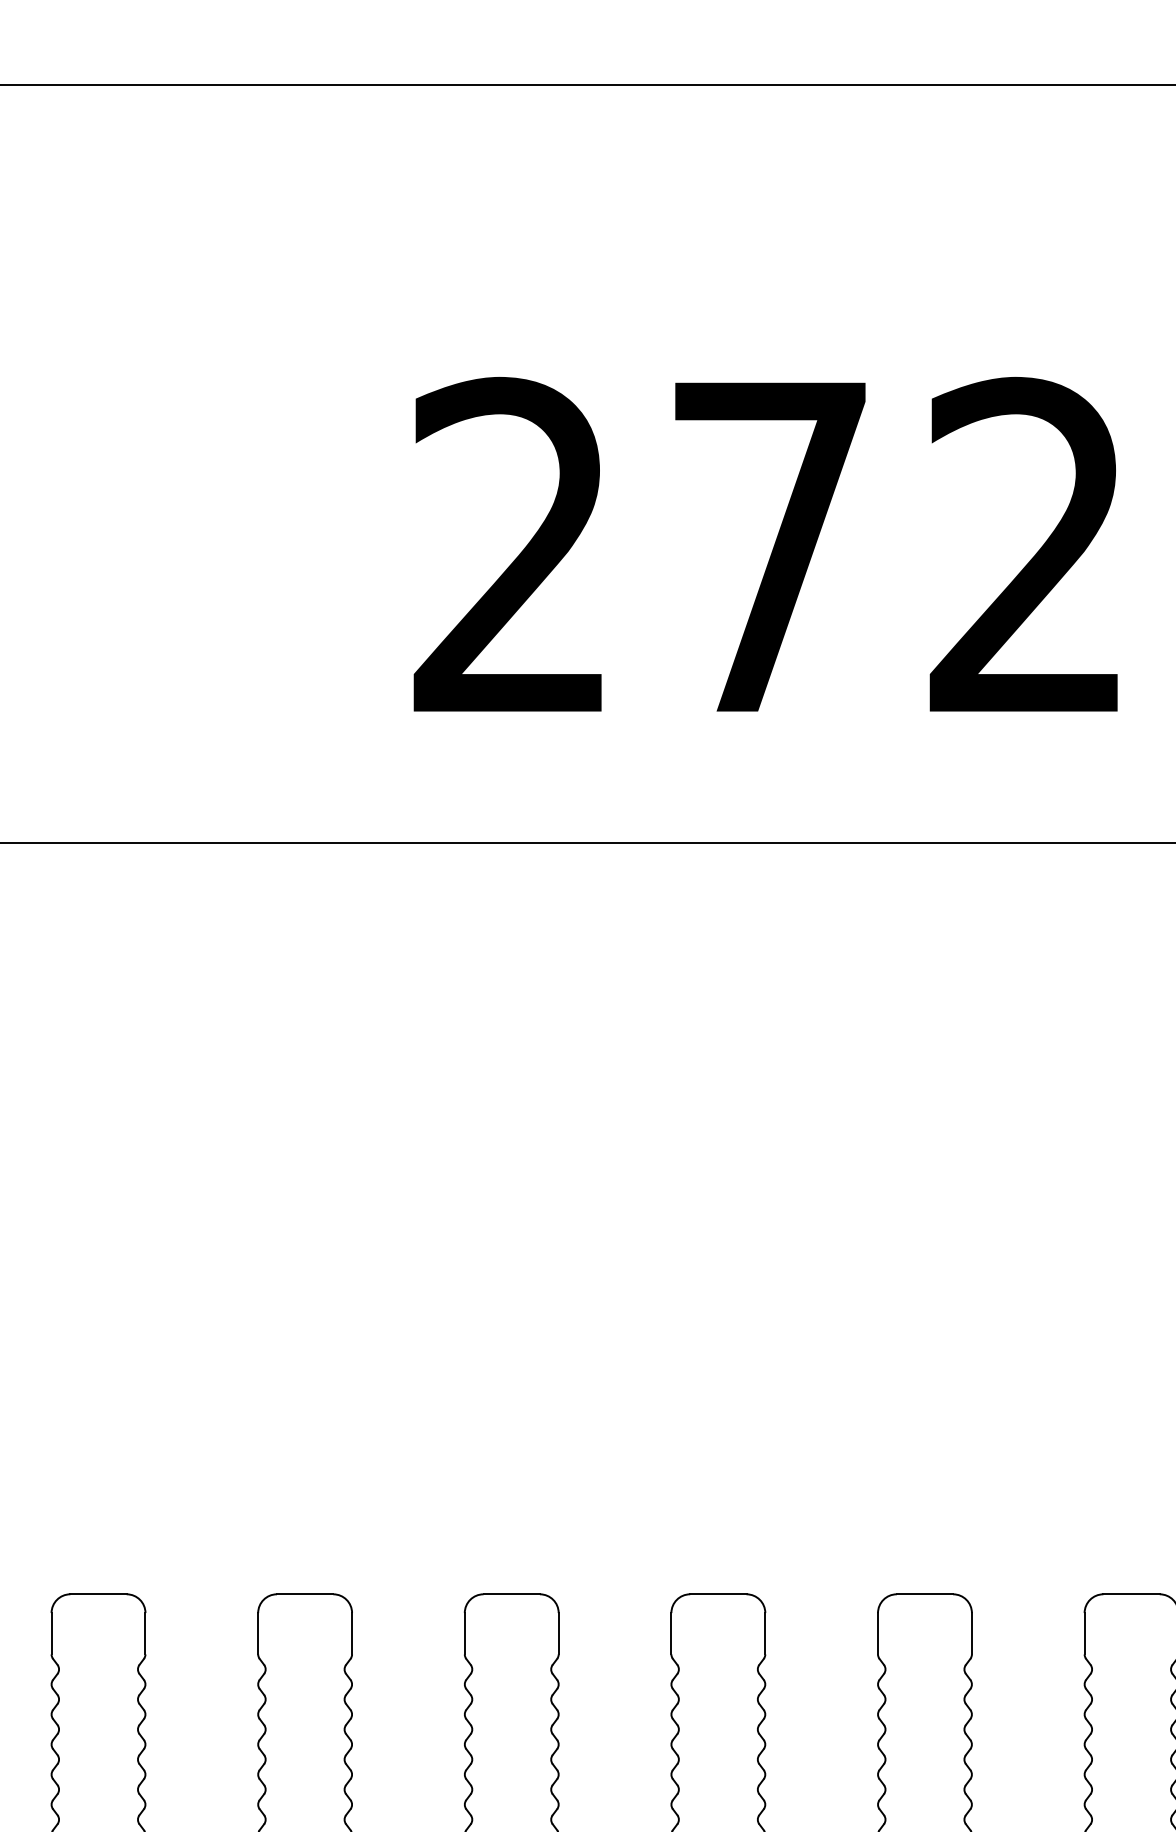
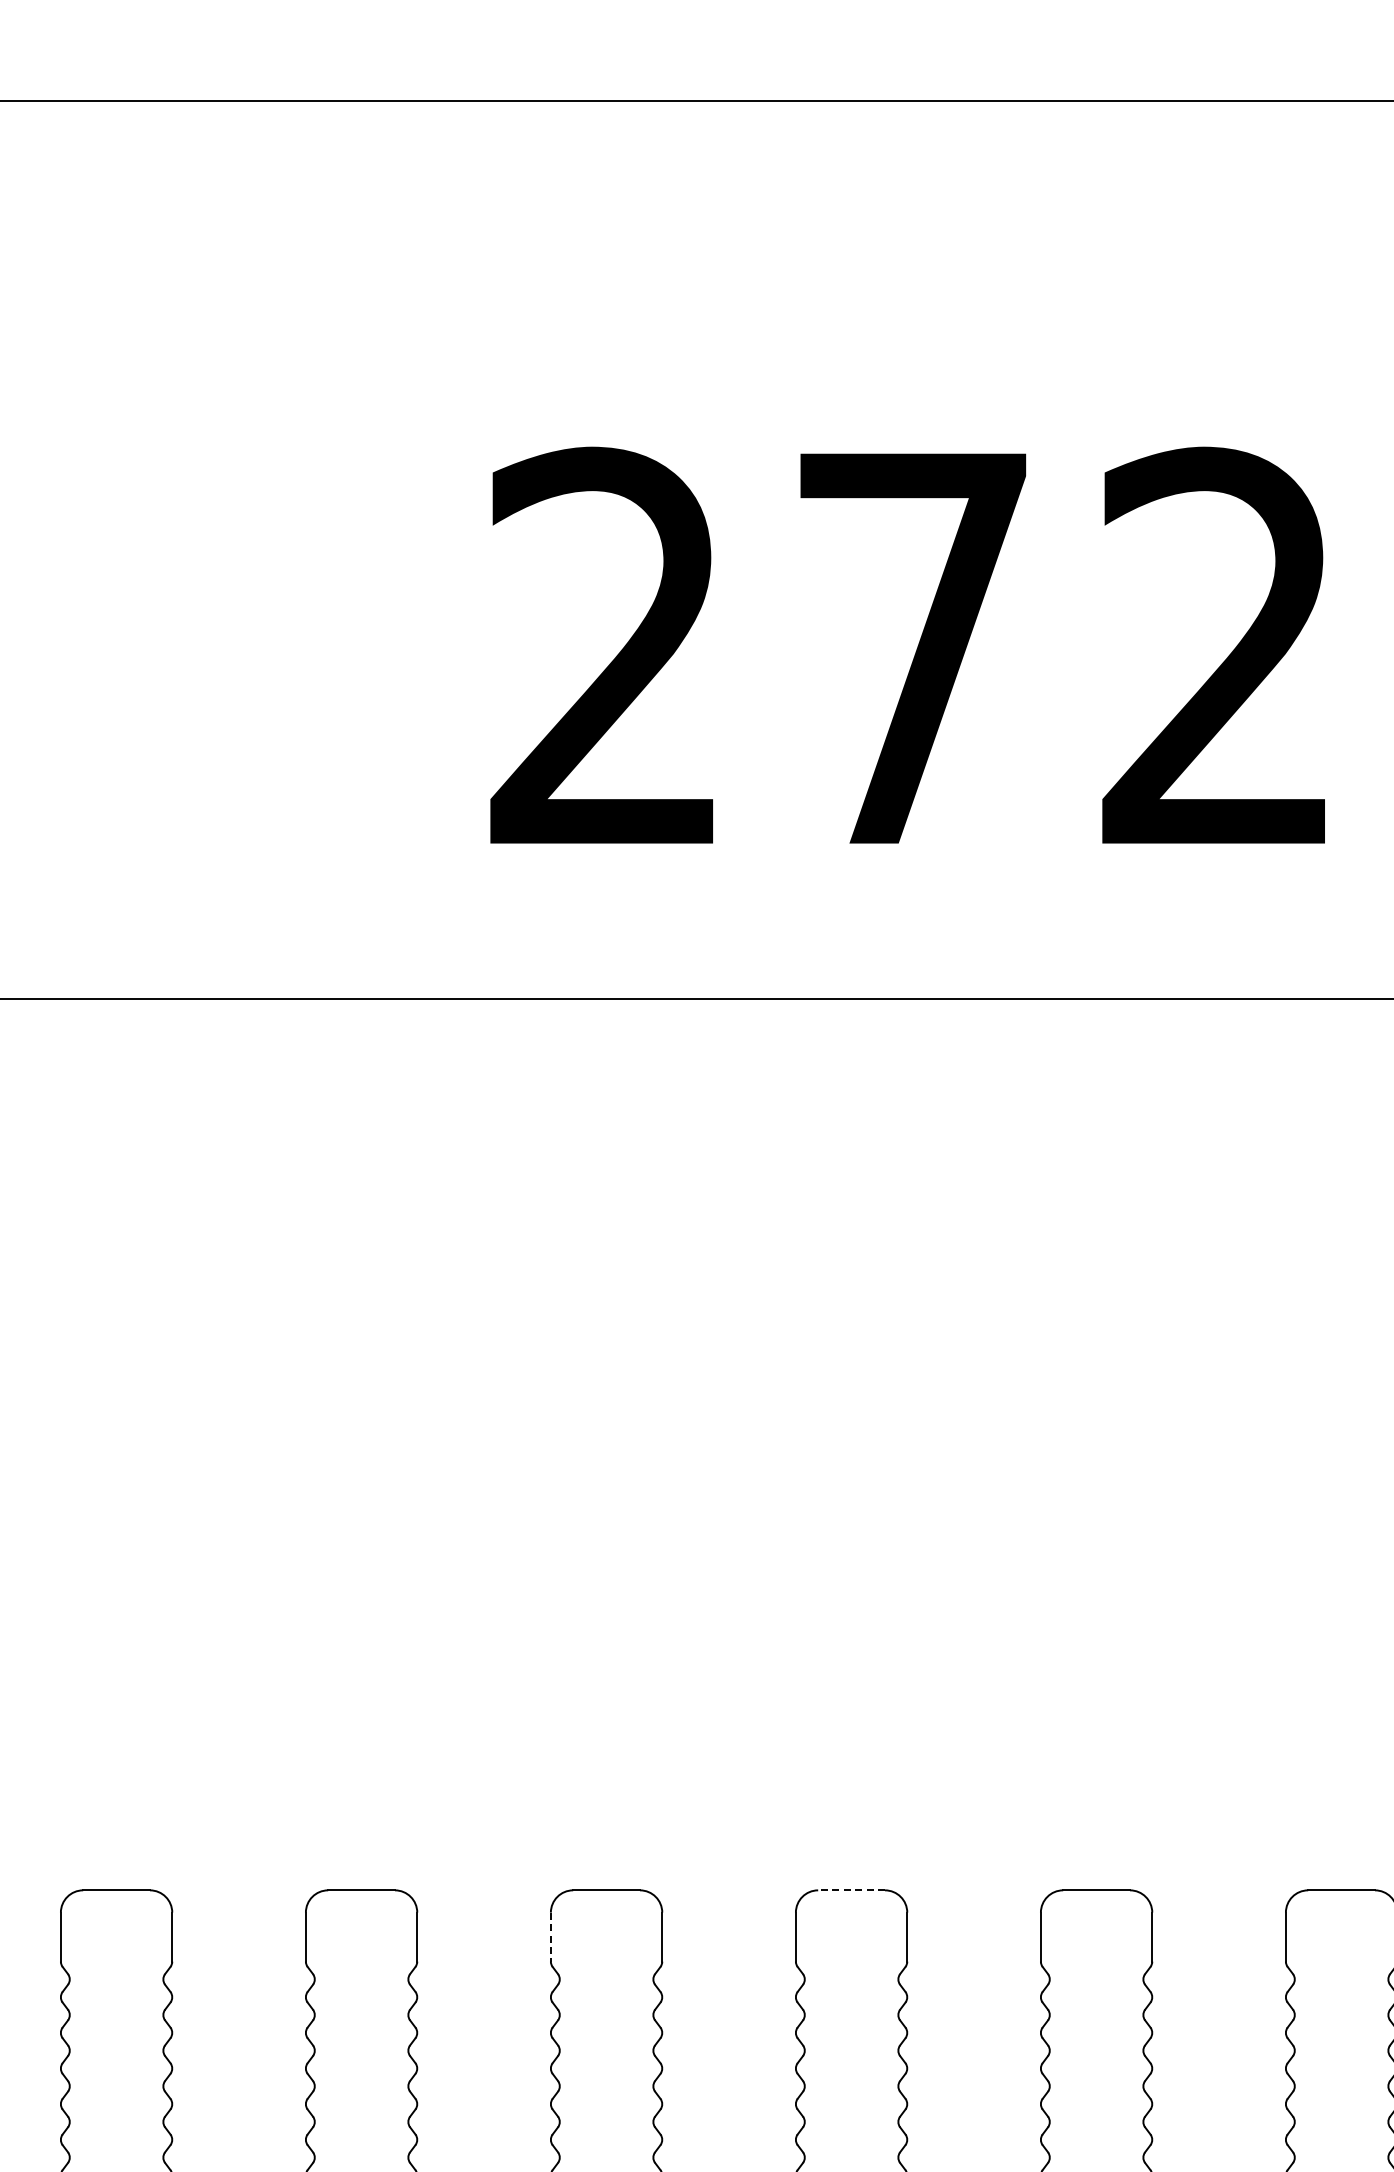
line: (718, 1594) -> (851, 1890), solid -> dashed
line: (464, 1634) -> (550, 1937), solid -> dashed

